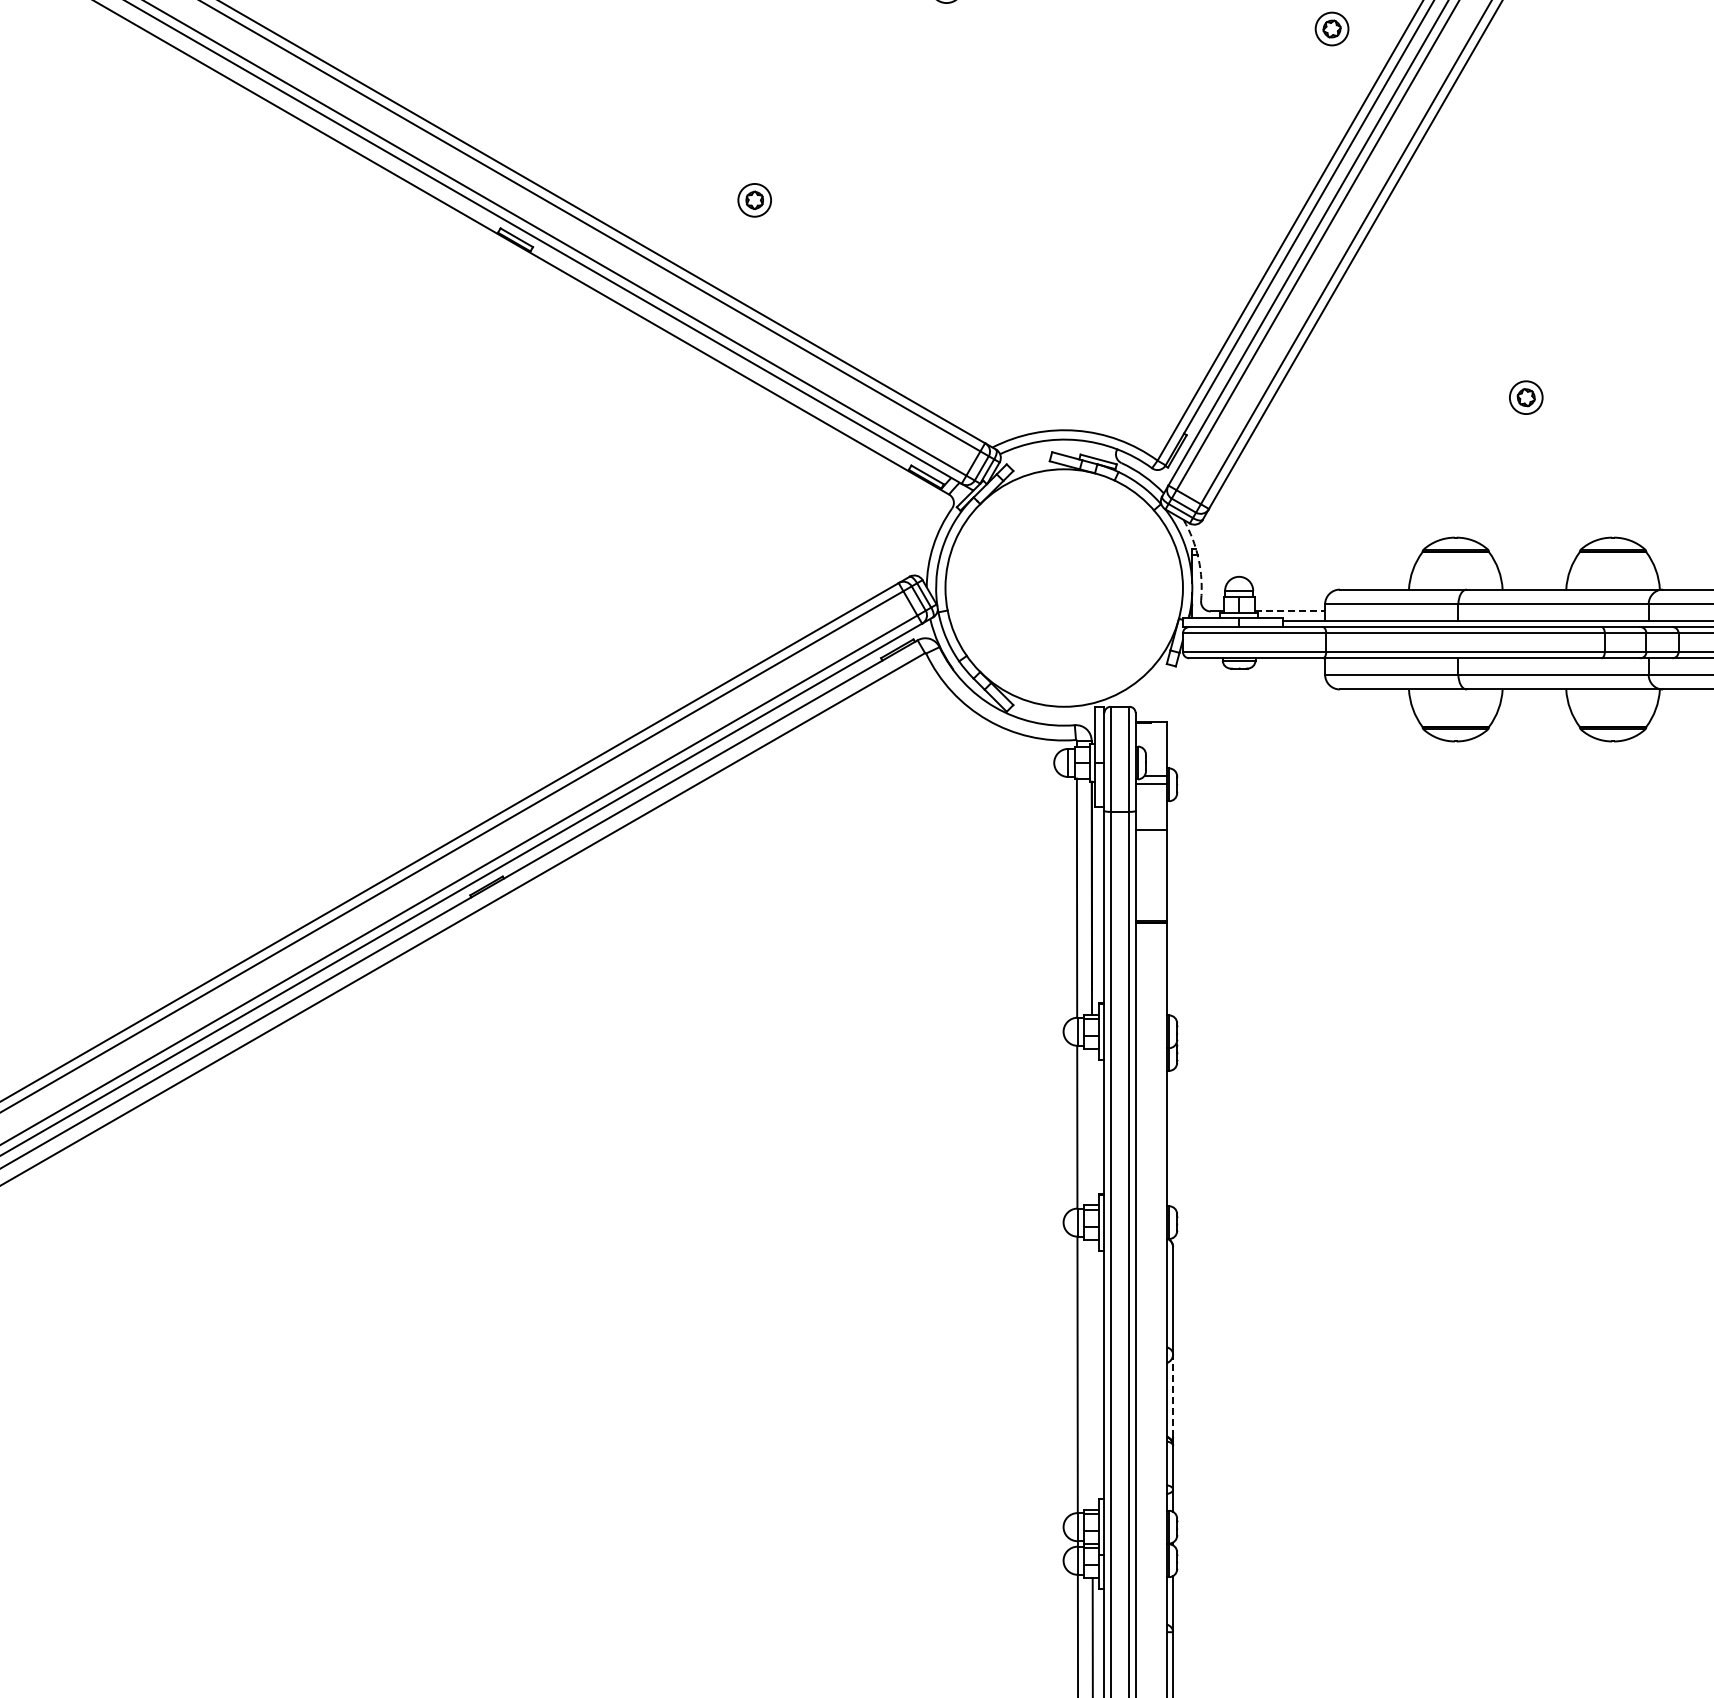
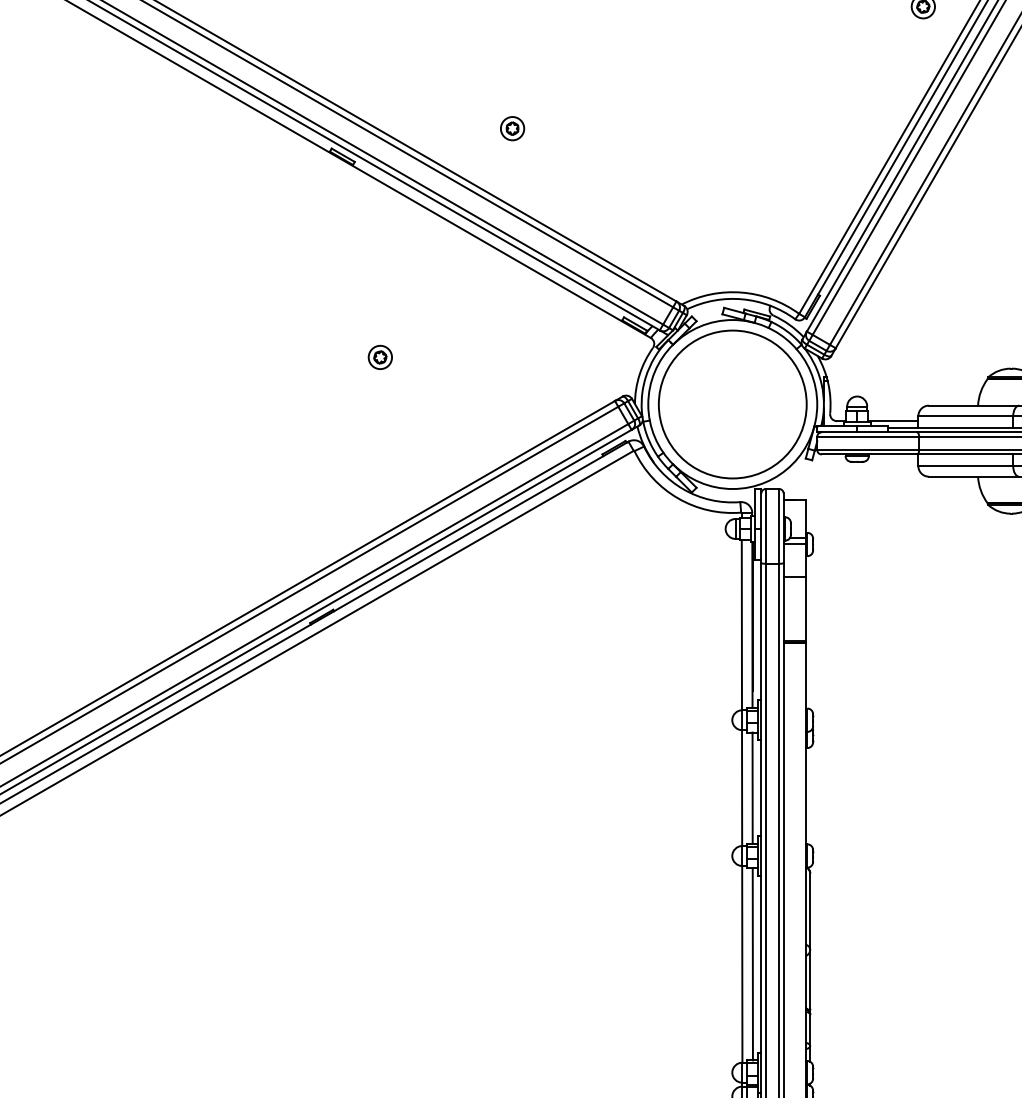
part: (568, 521) -> (380, 357), added
arc: (1198, 559) -> (828, 384), dashed -> solid
circle: (1063, 587) -> (732, 404), added
line: (1290, 611) -> (893, 421), dashed -> solid
line: (1092, 1127) -> (752, 788), added
line: (1092, 1374) -> (752, 964), added
line: (1173, 1395) -> (810, 979), dashed -> solid

